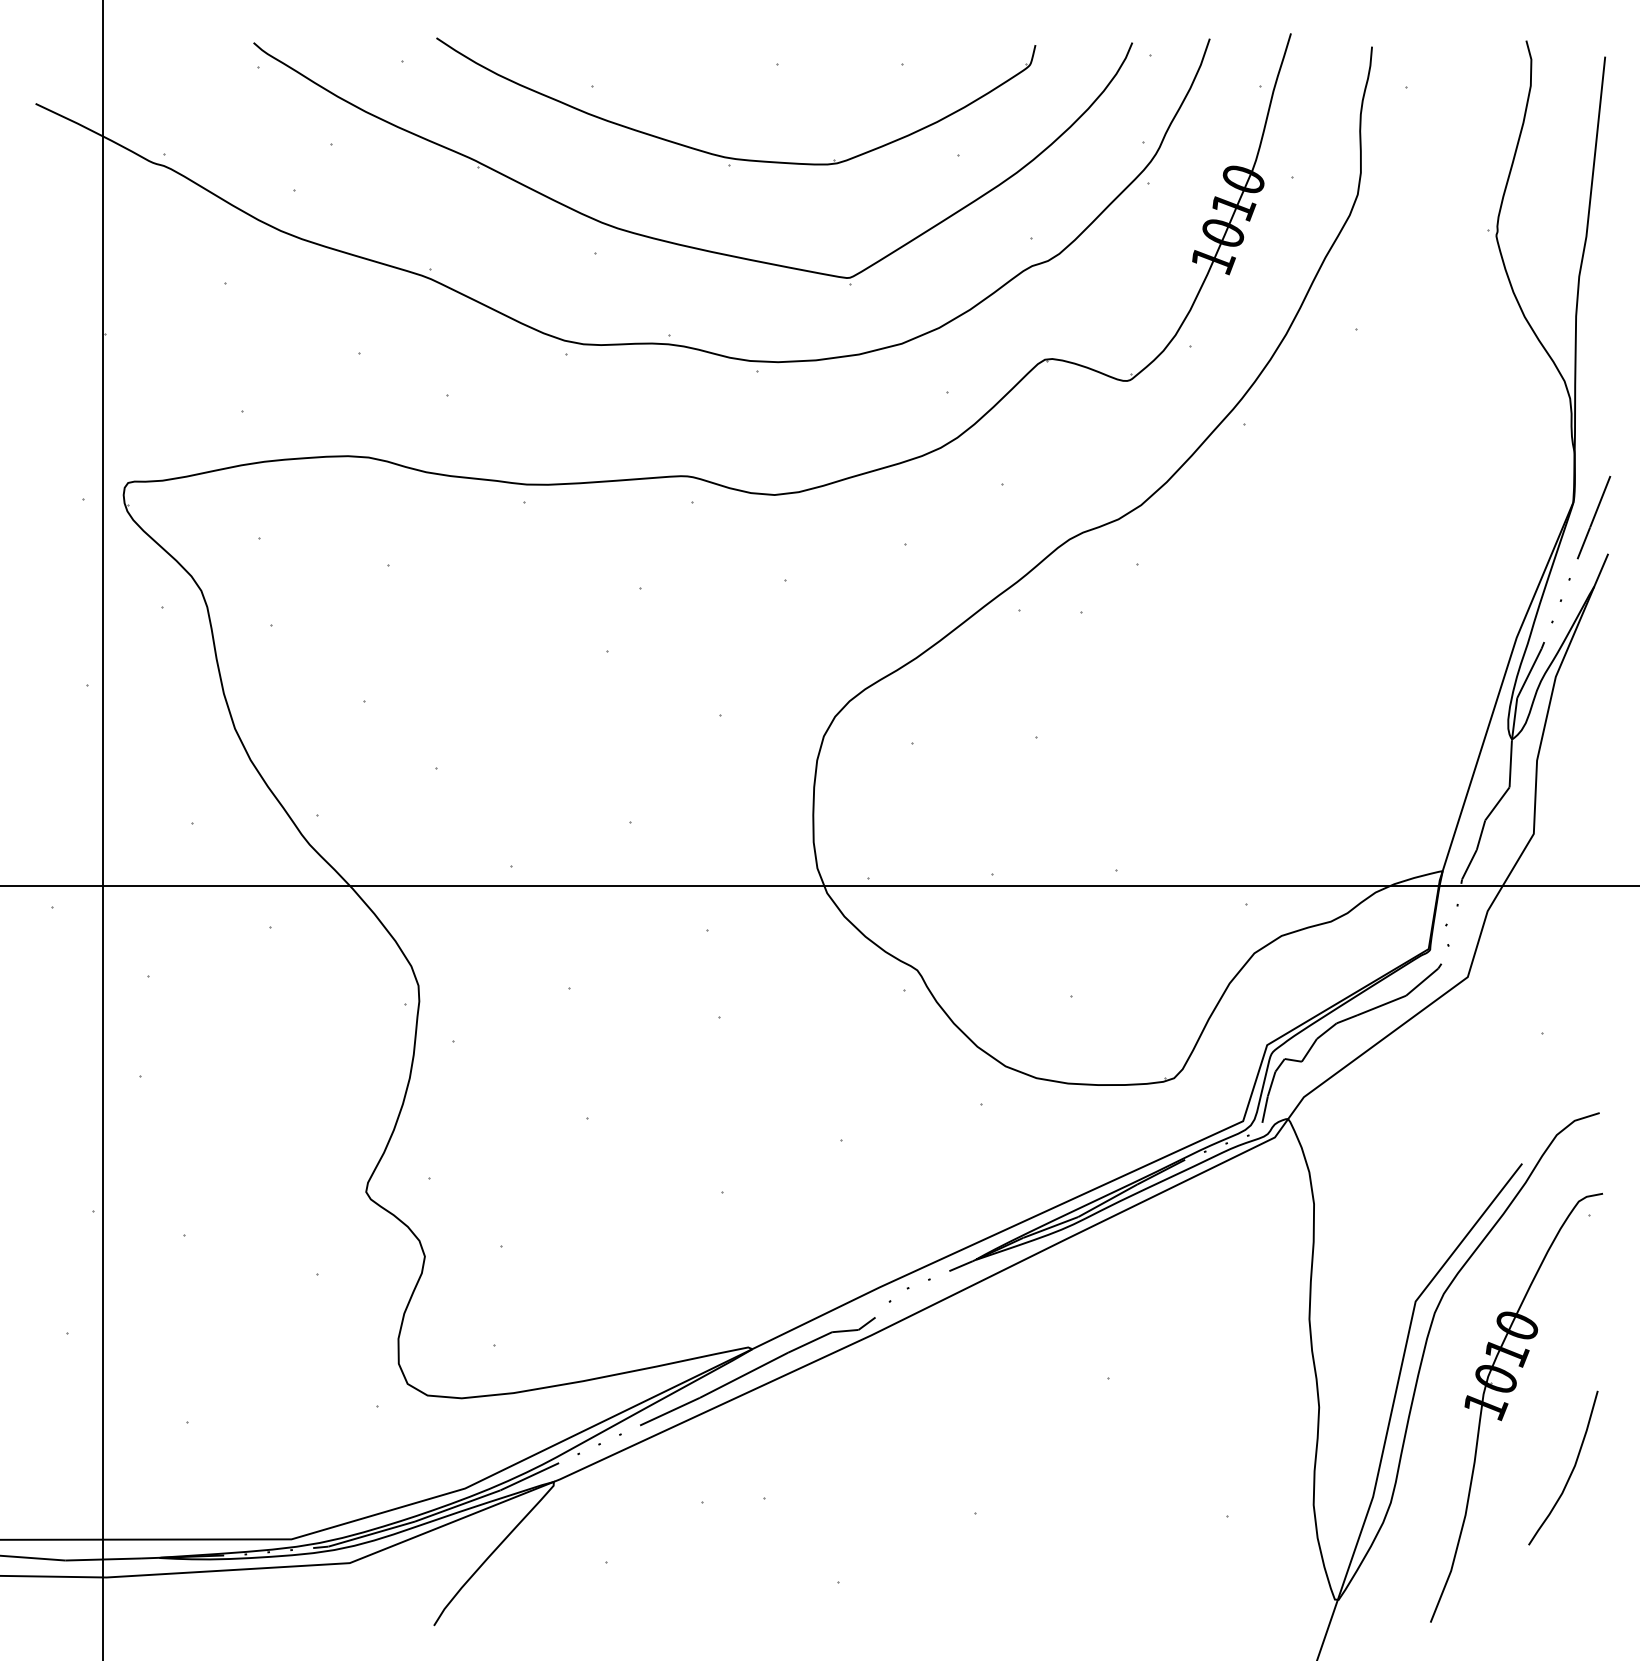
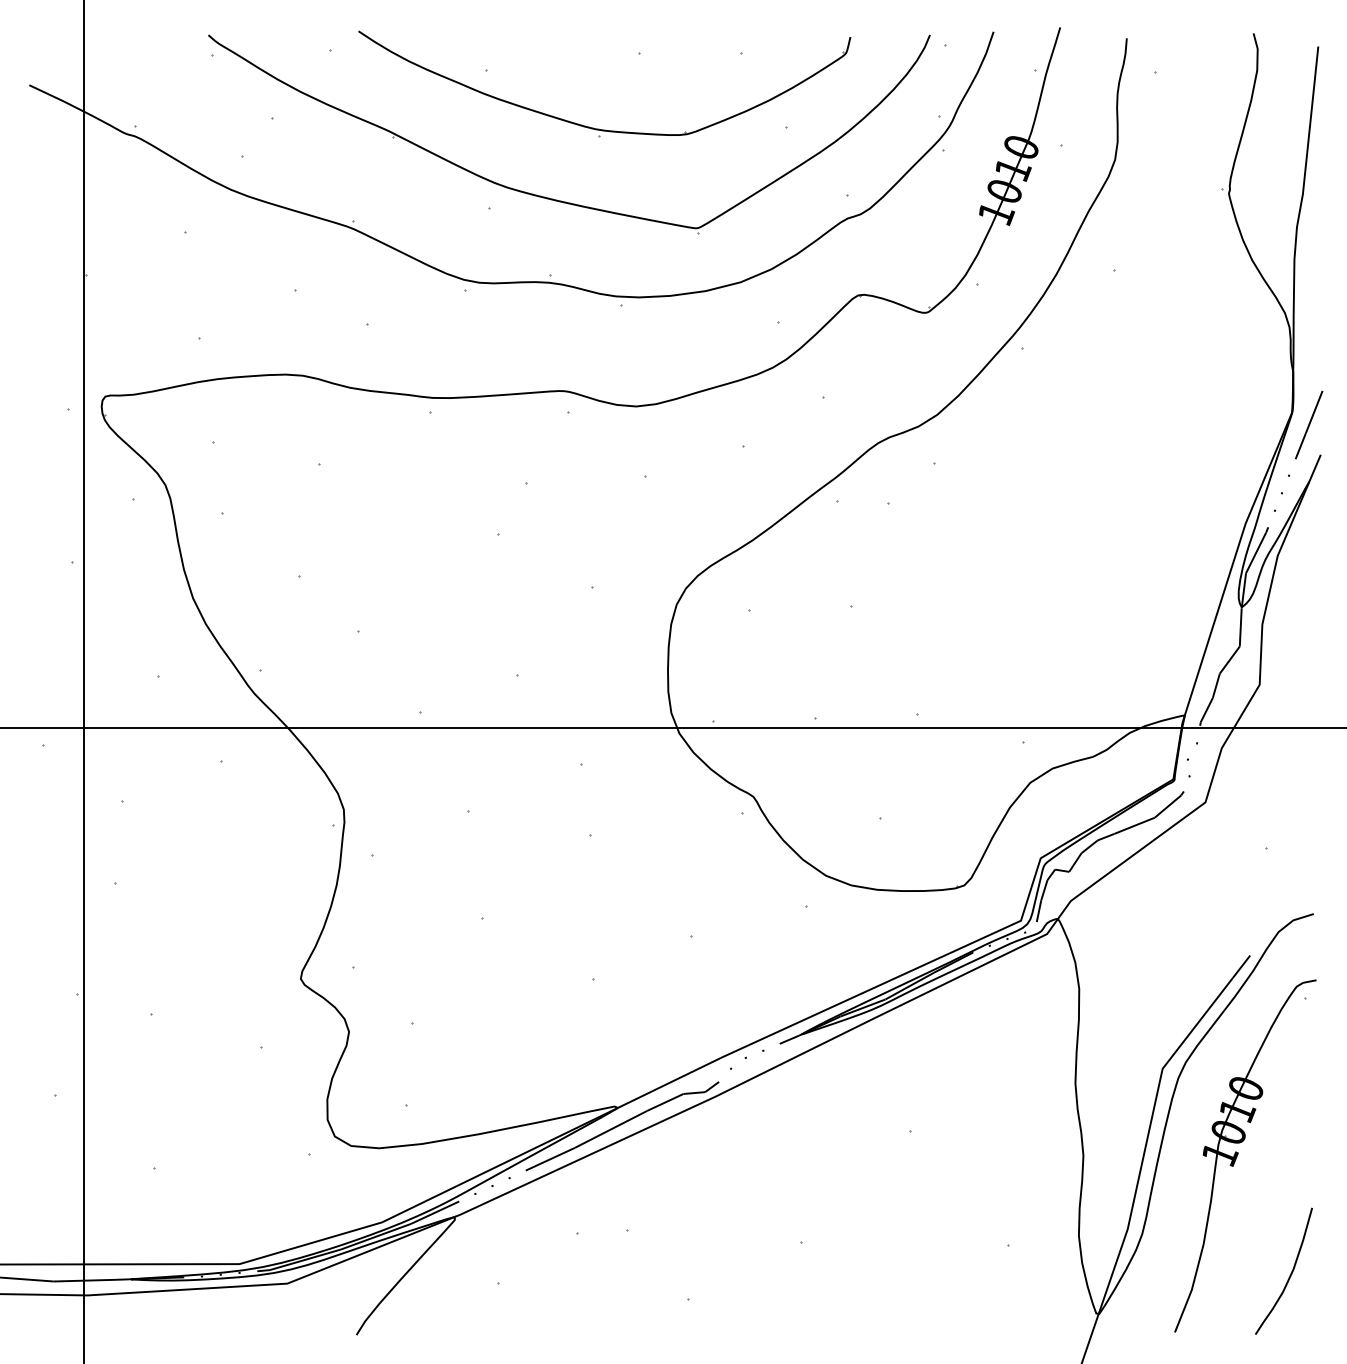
curve: (1571, 1470) -> (1290, 1273), moved

